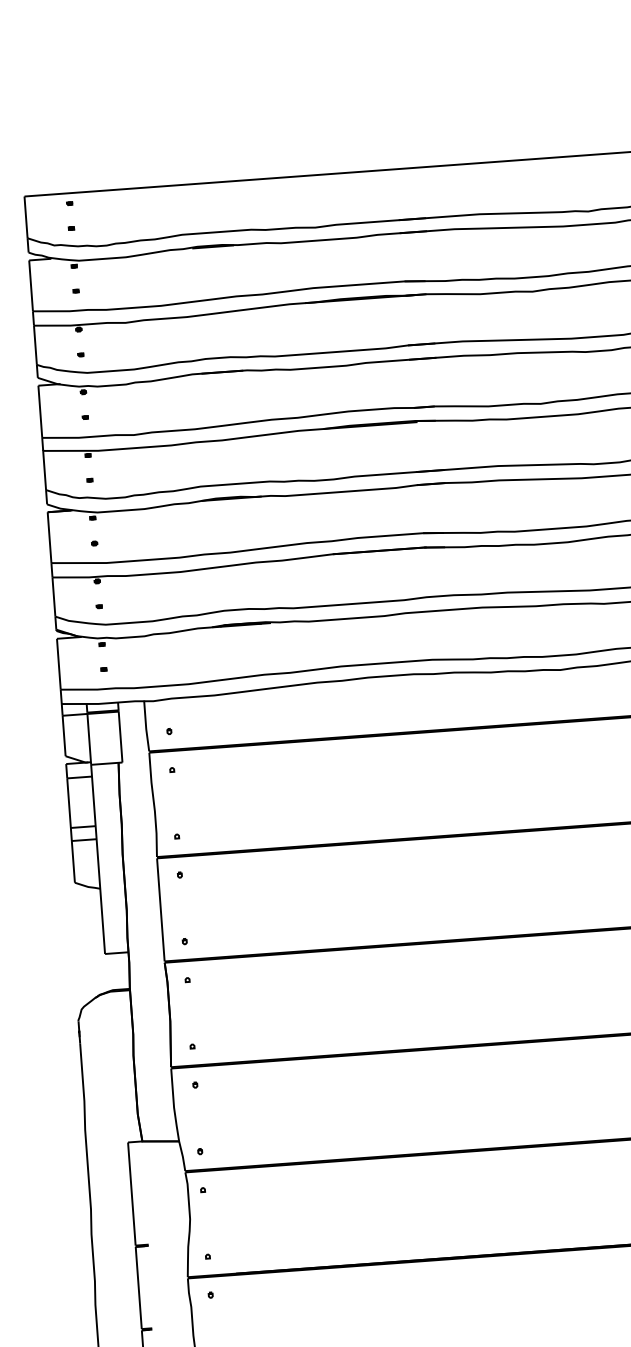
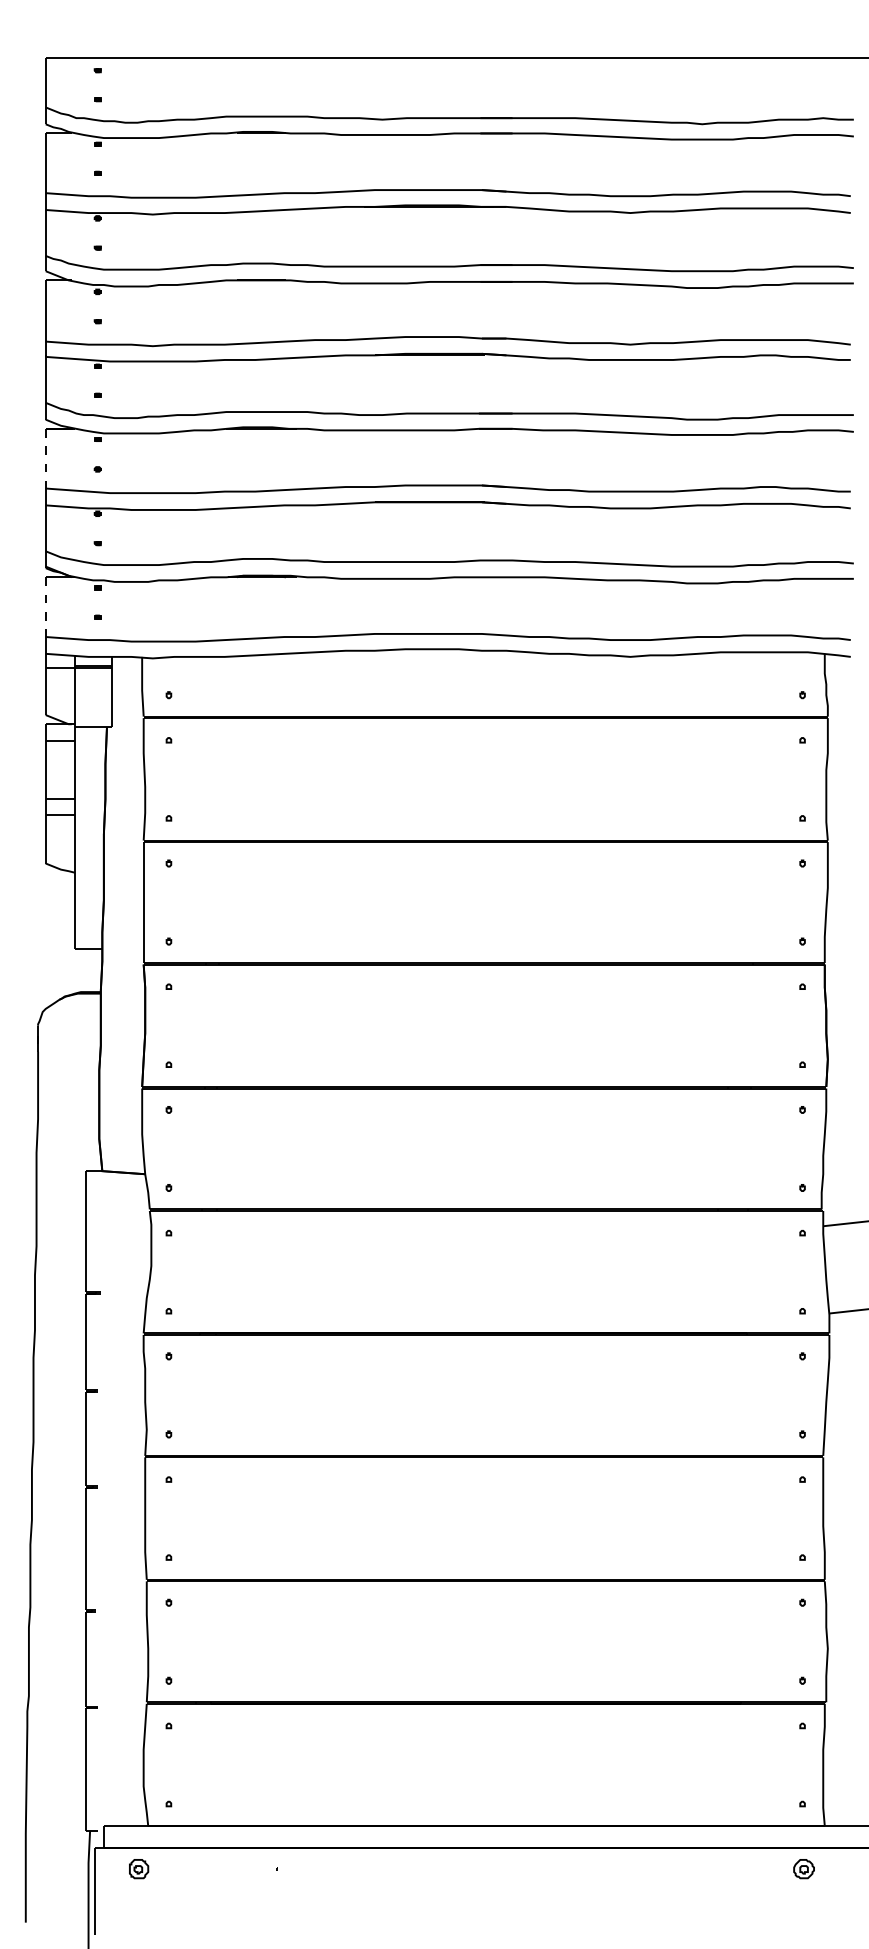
line: (49, 537) -> (45, 458), solid -> dashed
line: (58, 664) -> (45, 607), solid -> dashed

